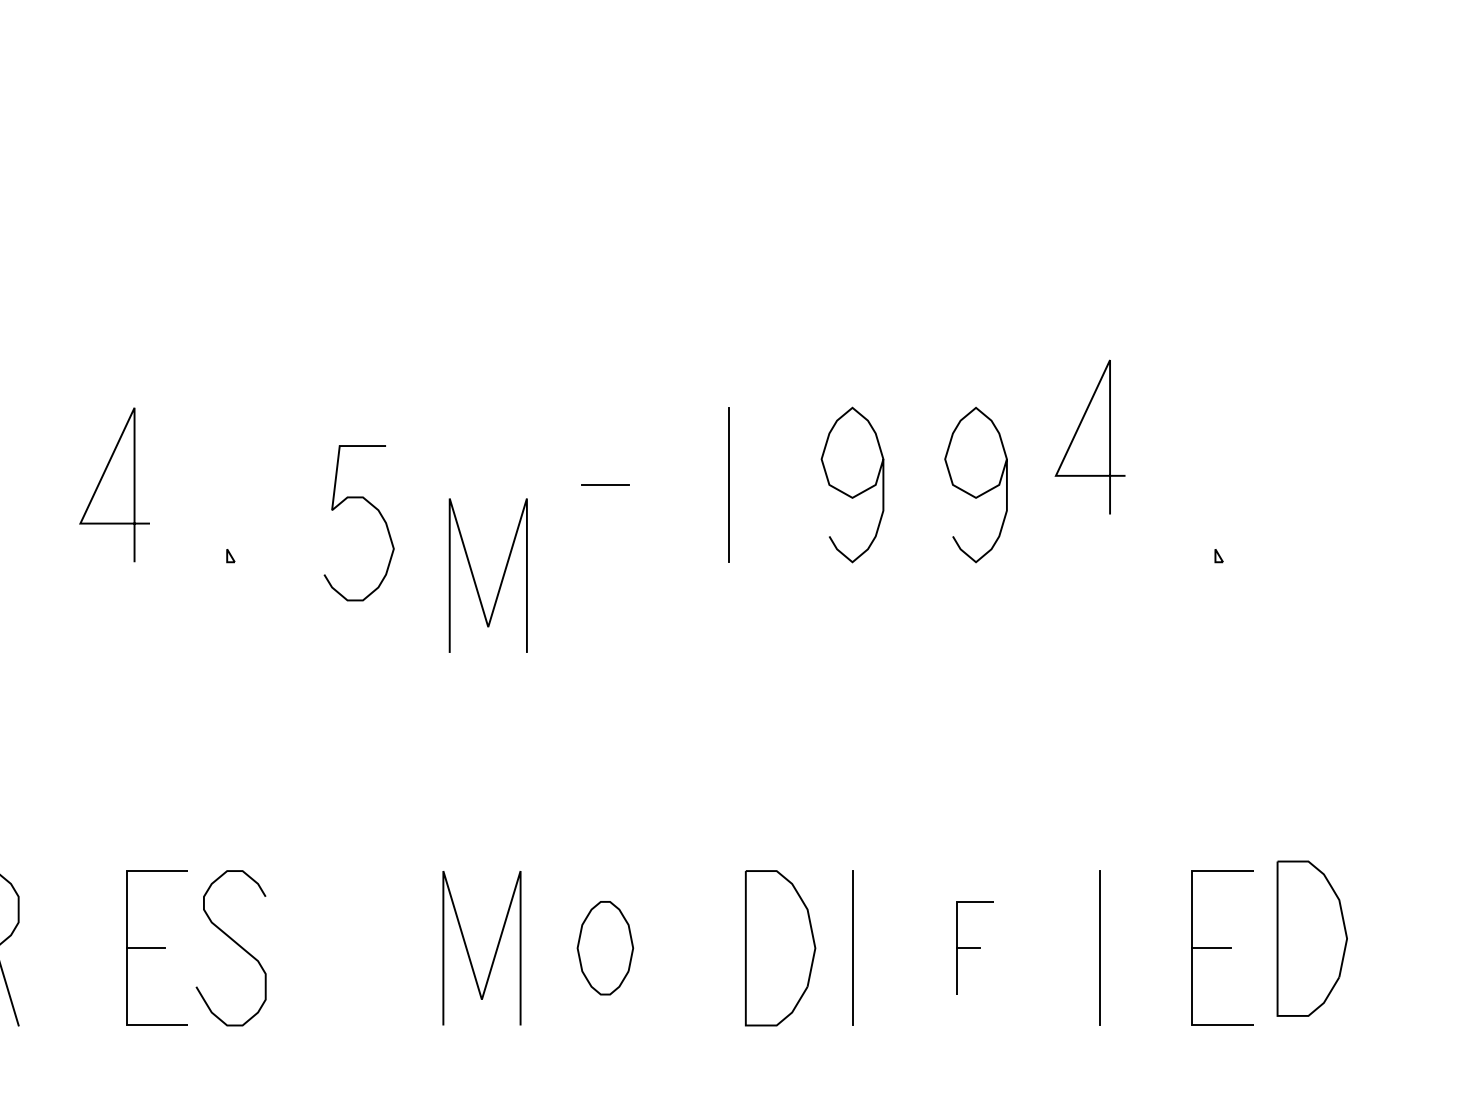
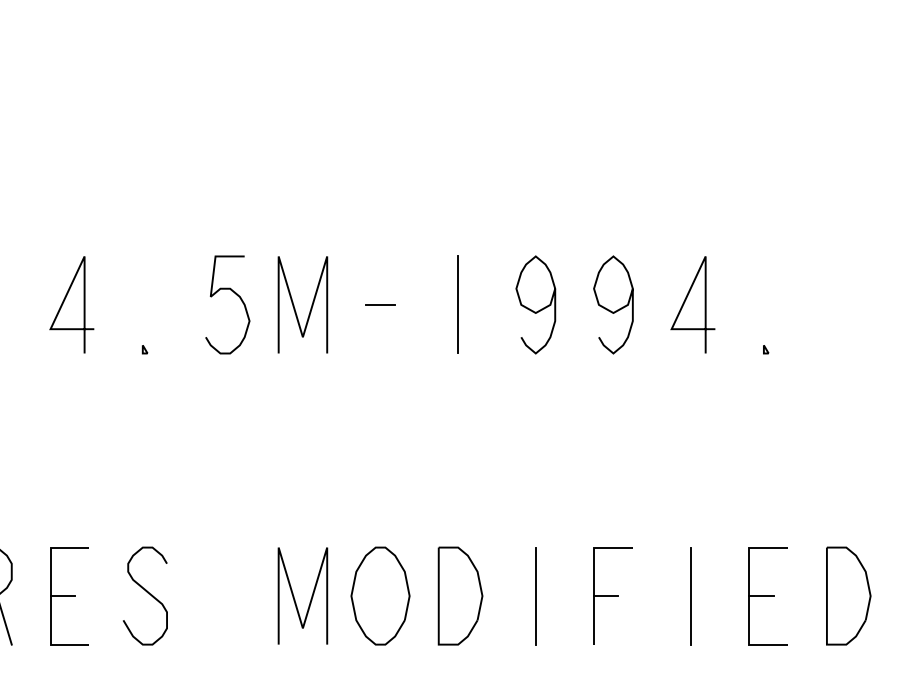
line: (1079, 430) -> (686, 300), moved
curve: (373, 508) -> (236, 295), moved
line: (474, 576) -> (294, 305), moved
part: (1311, 937) -> (848, 595), moved
part: (605, 947) -> (380, 595), size x1.67
part: (780, 947) -> (460, 595), moved
part: (974, 947) -> (612, 595), size x1.67
part: (156, 948) -> (69, 596), moved

